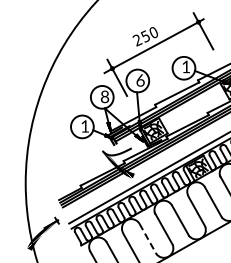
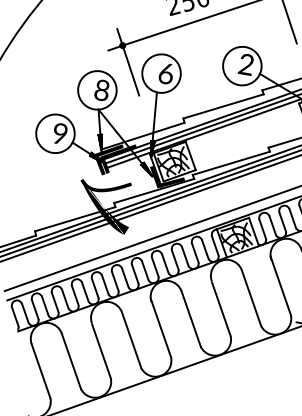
text: (186, 66) -> (247, 63), 1 -> 2
text: (84, 126) -> (59, 133), 1 -> 9
line: (148, 239) -> (132, 341), dashed -> solid

